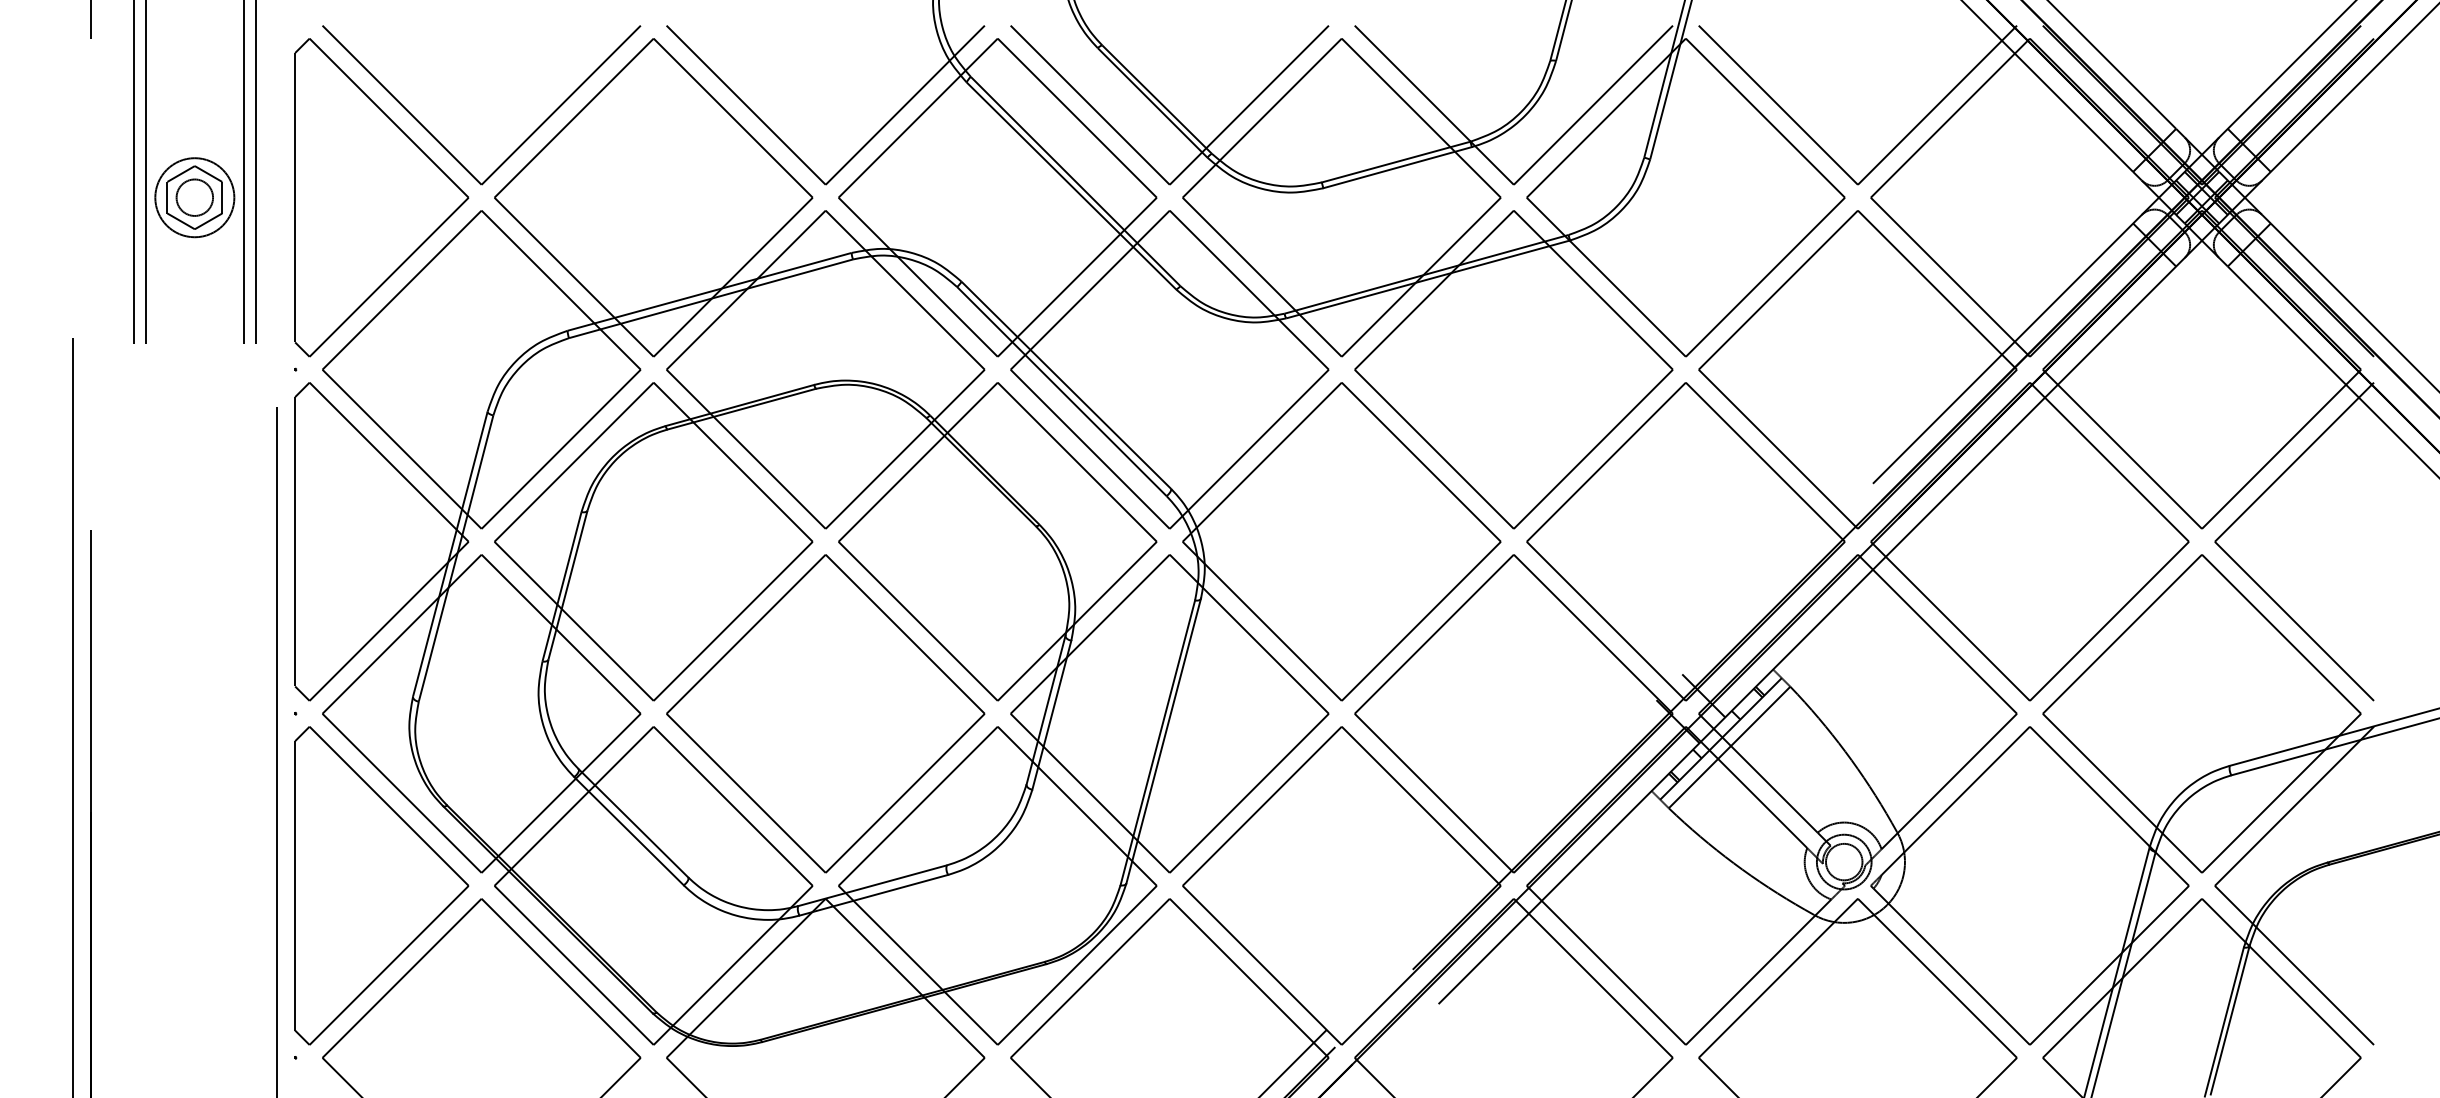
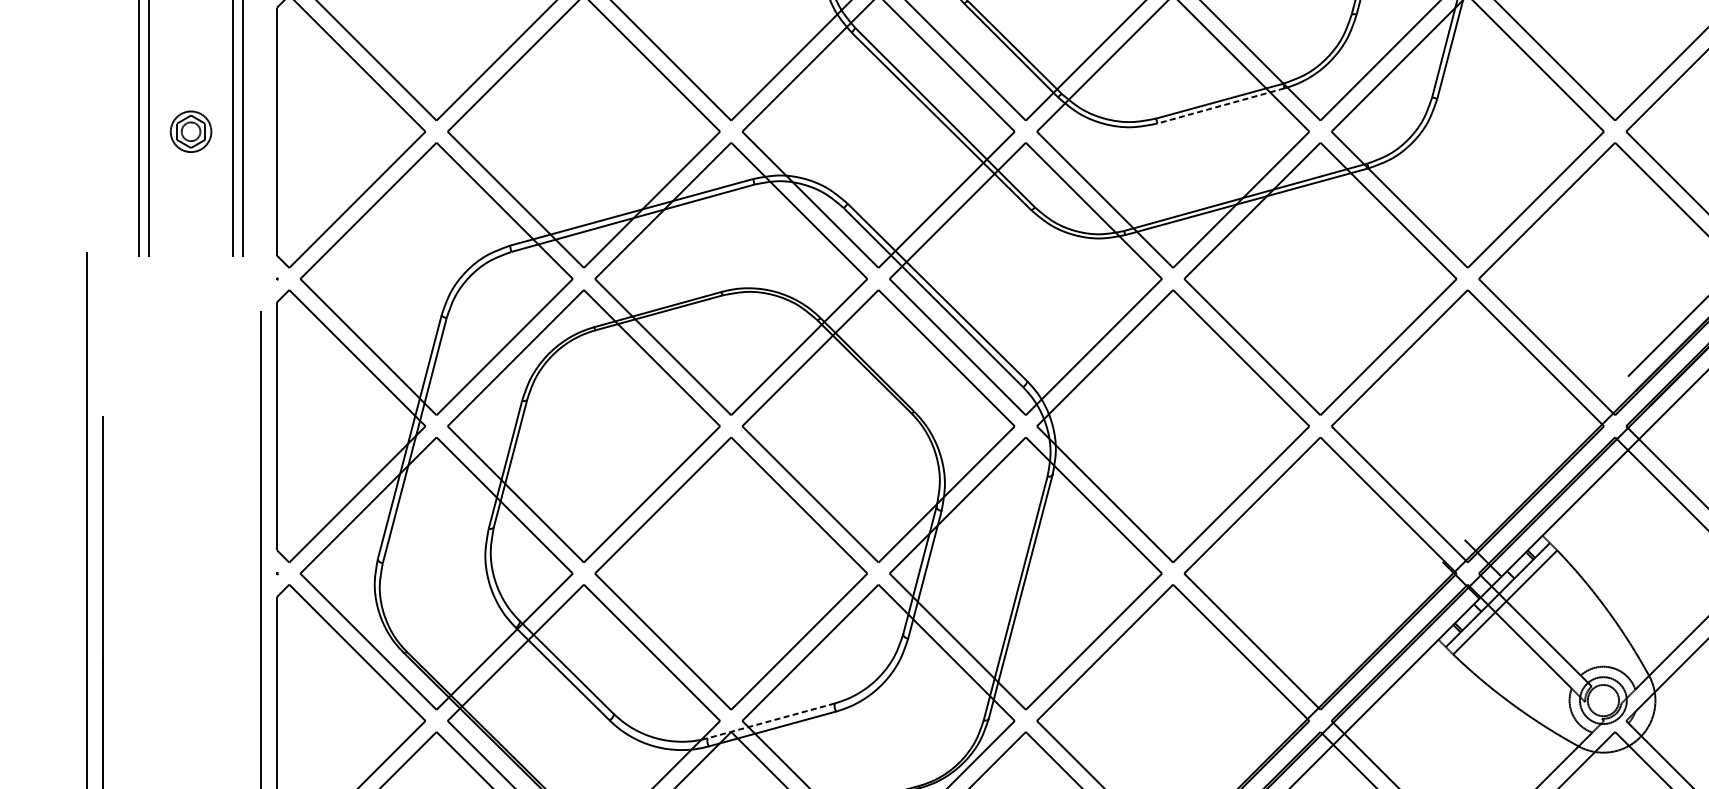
line: (1397, 167) -> (1220, 105), solid -> dashed
part: (194, 197) -> (190, 131), size x0.6
line: (871, 885) -> (770, 720), solid -> dashed

